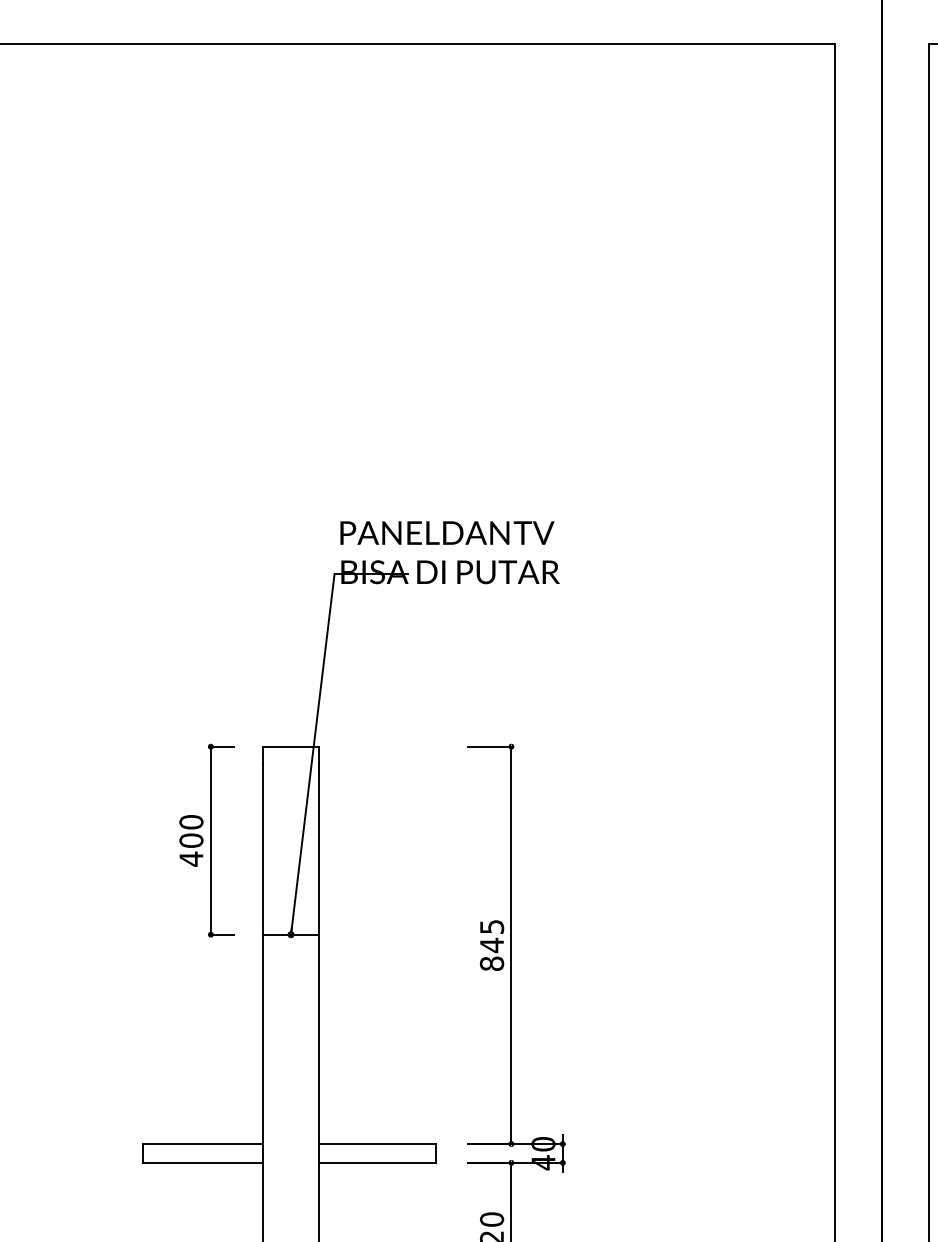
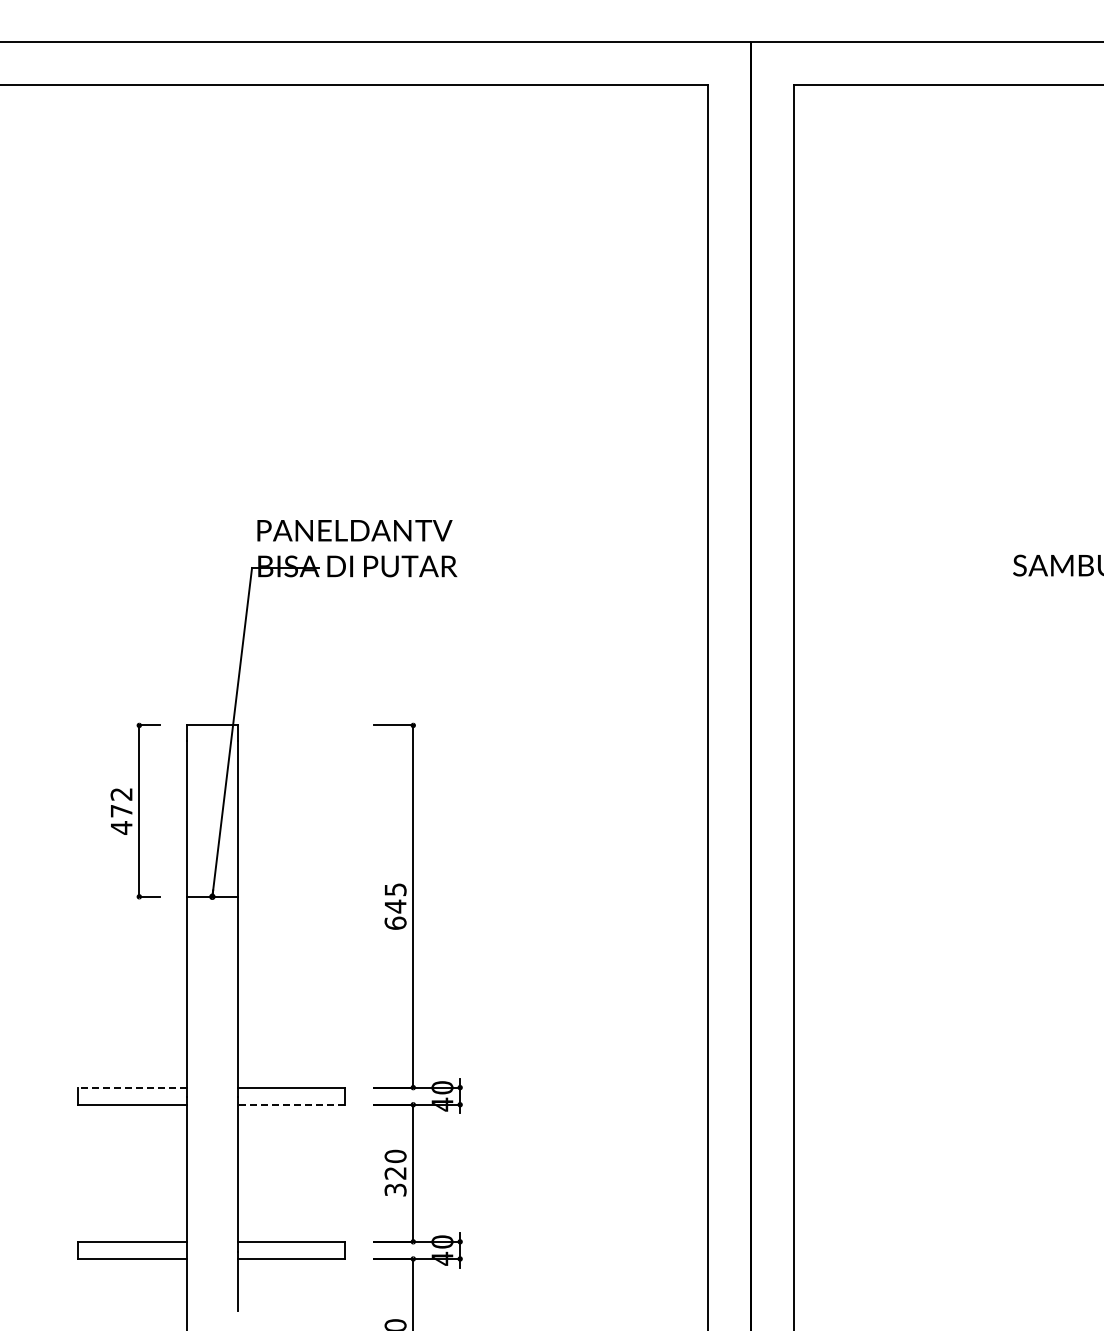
text: (191, 831) -> (121, 802), 400 -> 472
text: (491, 962) -> (395, 922), 845 -> 645
line: (203, 1143) -> (132, 1087), solid -> dashed
line: (376, 1162) -> (290, 1104), solid -> dashed

